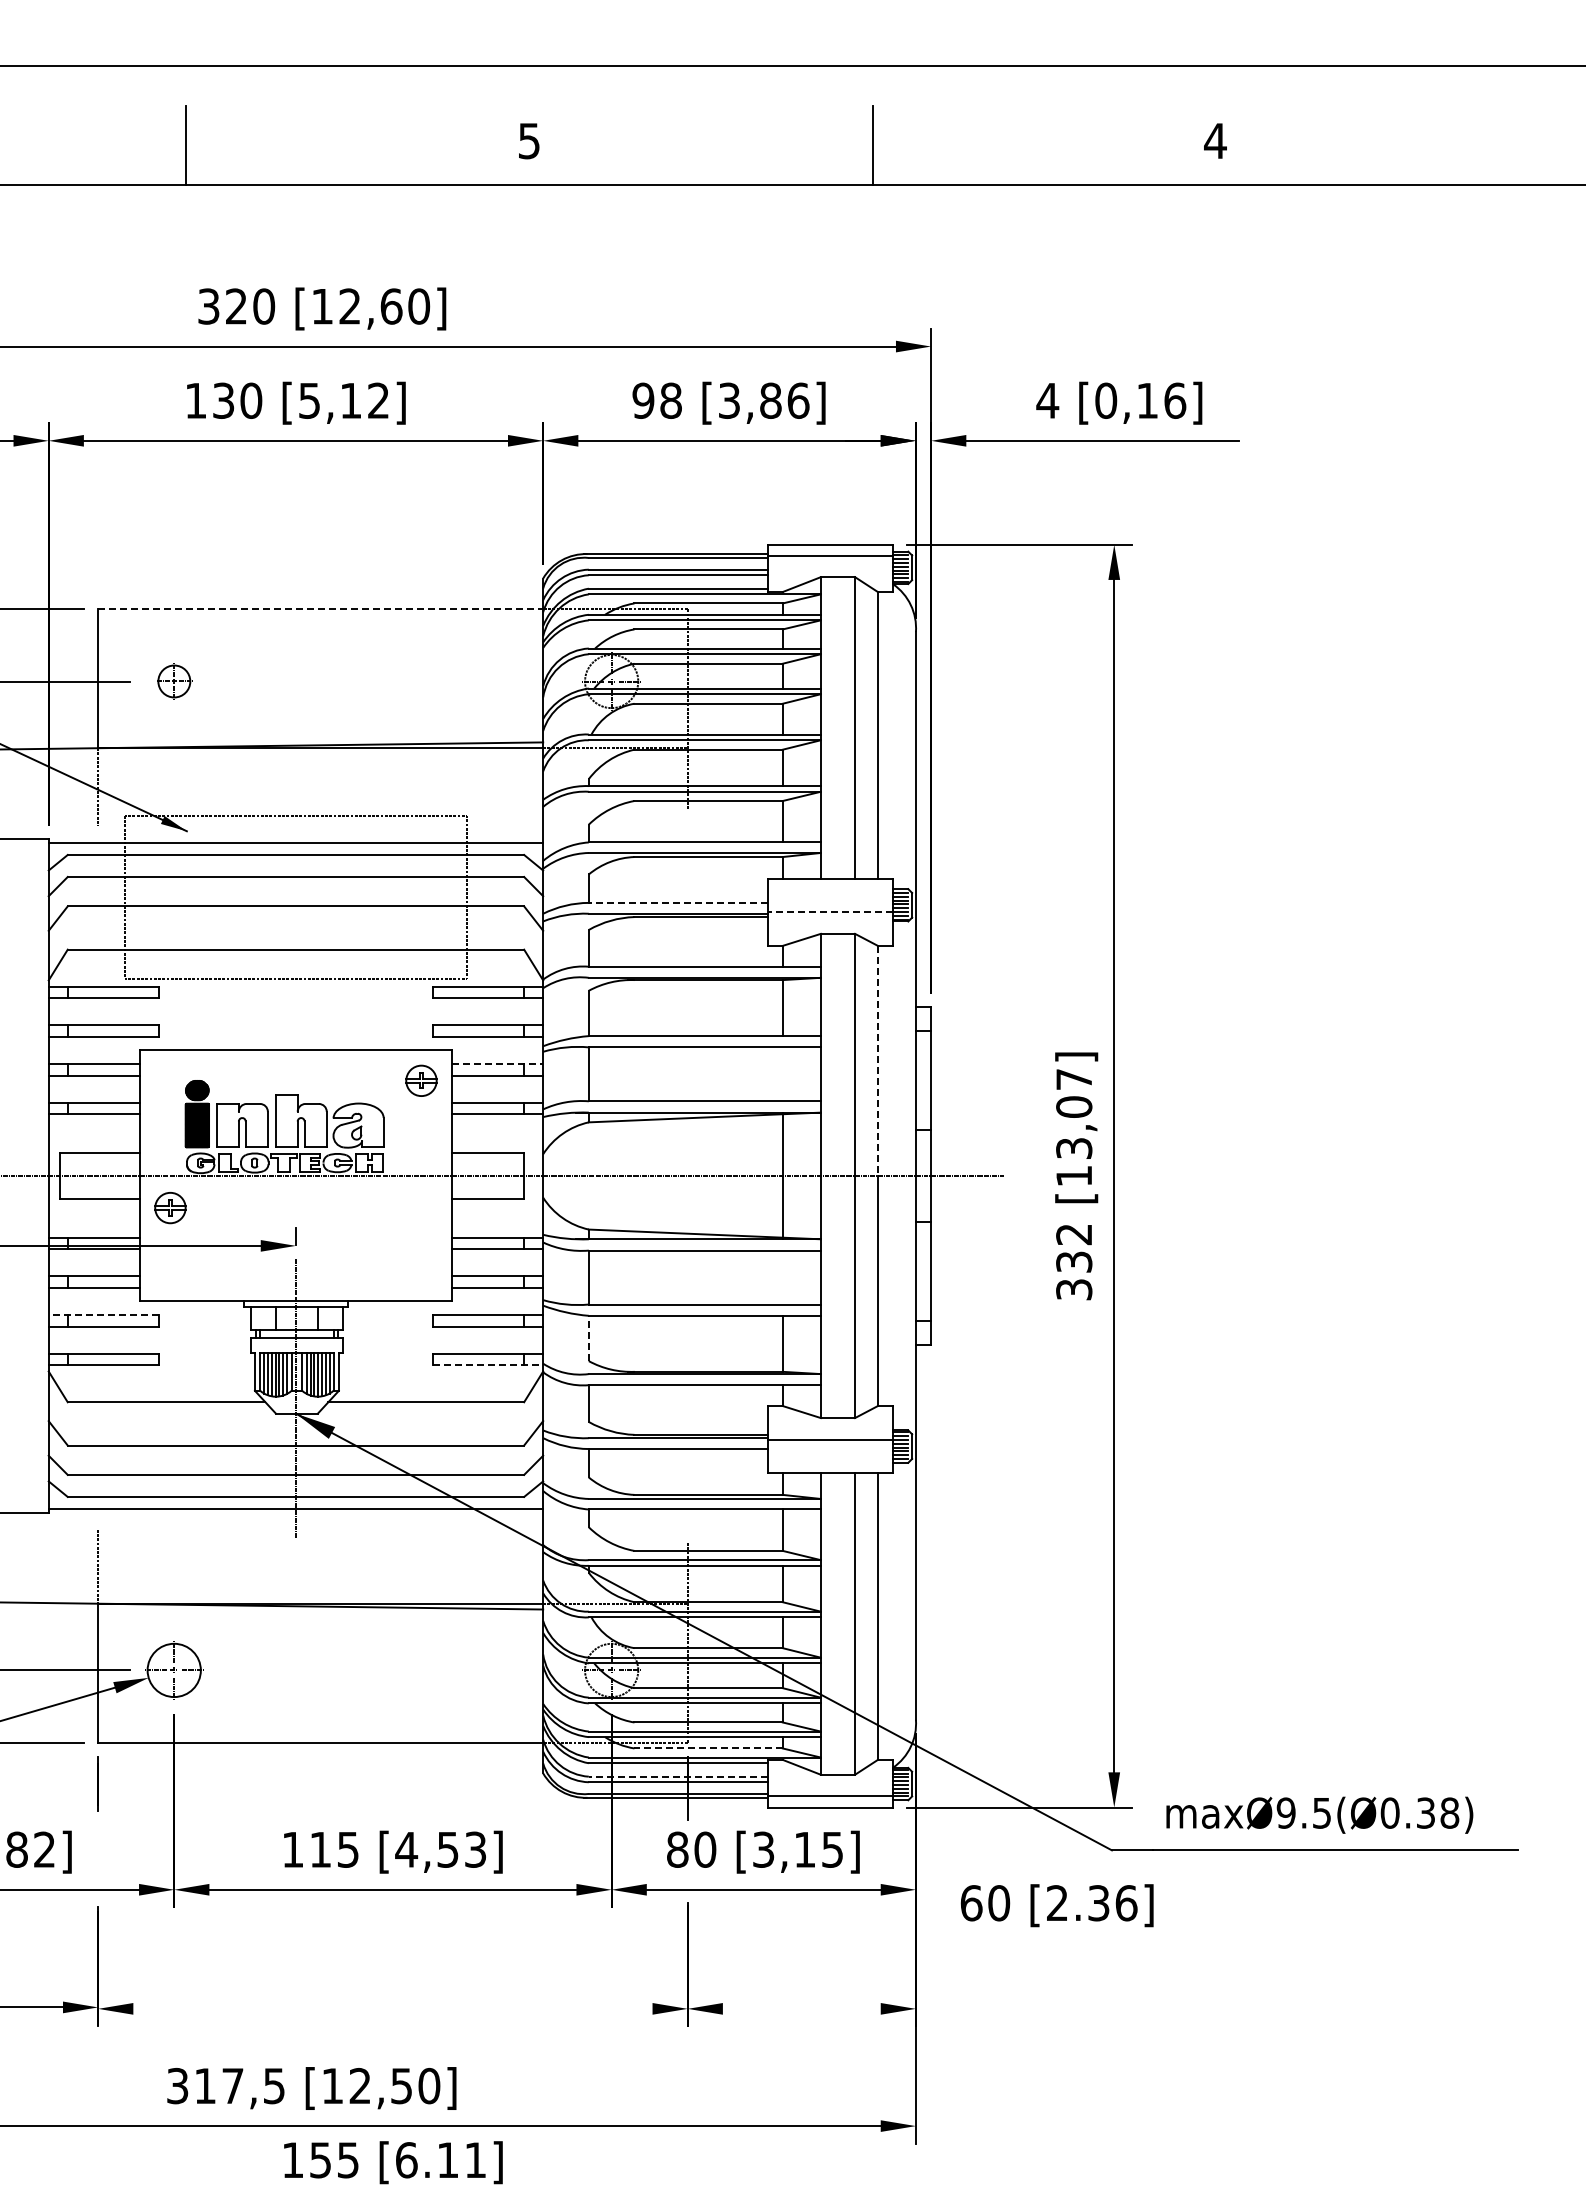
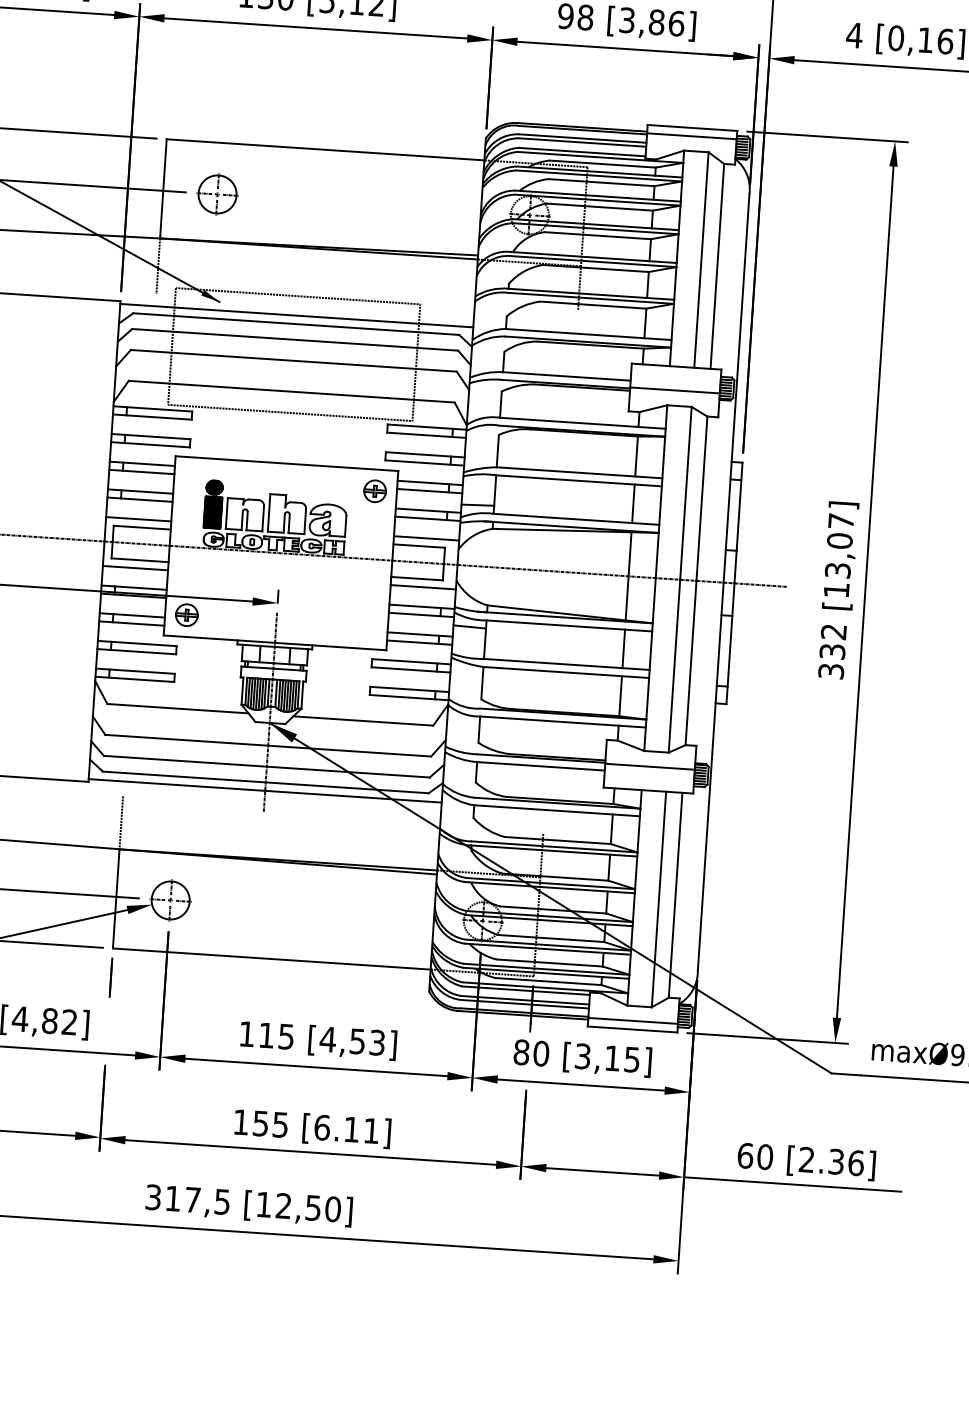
line: (320, 609) -> (325, 150), dashed -> solid
part: (174, 681) -> (217, 194), size x1.67
line: (677, 902) -> (566, 376), dashed -> solid
line: (830, 912) -> (675, 390), dashed -> solid
line: (877, 1061) -> (701, 499), dashed -> solid
line: (497, 1064) -> (430, 483), dashed -> solid
line: (782, 1074) -> (633, 503), added
line: (565, 1090) -> (477, 505), added
line: (94, 1141) -> (138, 519), added
line: (497, 1141) -> (426, 538), added
part: (170, 1208) -> (186, 615), moved
line: (94, 1210) -> (135, 568), added
line: (497, 1210) -> (423, 587), added
line: (565, 1260) -> (469, 626), added
line: (782, 1277) -> (623, 648), added
line: (103, 1315) -> (137, 643), dashed -> solid
line: (588, 1338) -> (482, 683), dashed -> solid
line: (488, 1365) -> (409, 697), dashed -> solid
line: (708, 1748) -> (548, 981), dashed -> solid
line: (677, 1776) -> (524, 1000), dashed -> solid
text: (1056, 1905) -> (806, 1161), moved
line: (392, 2008) -> (310, 1152), added
line: (801, 2008) -> (602, 1171), added
line: (1067, 2008) -> (792, 1184), added
text: (393, 2162) -> (312, 1128), moved

